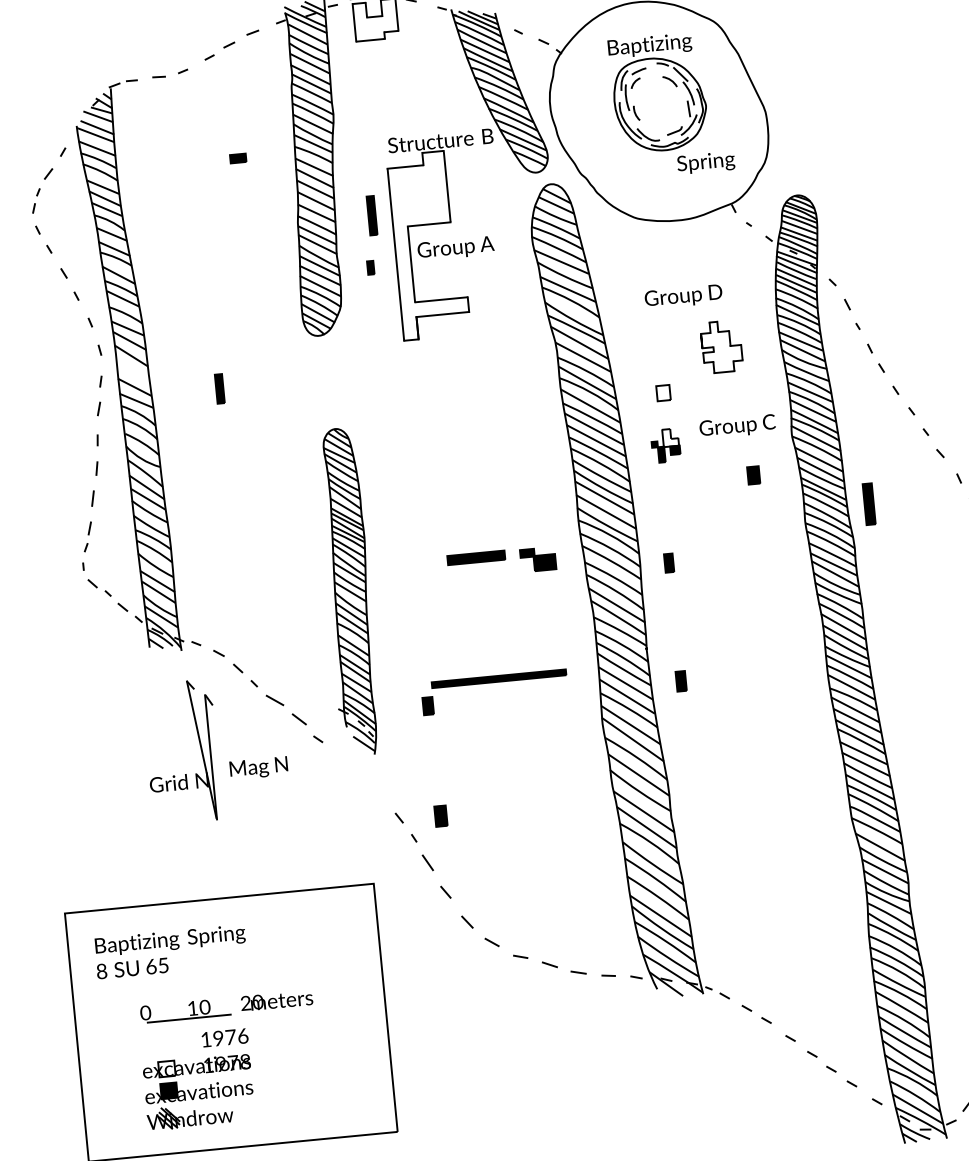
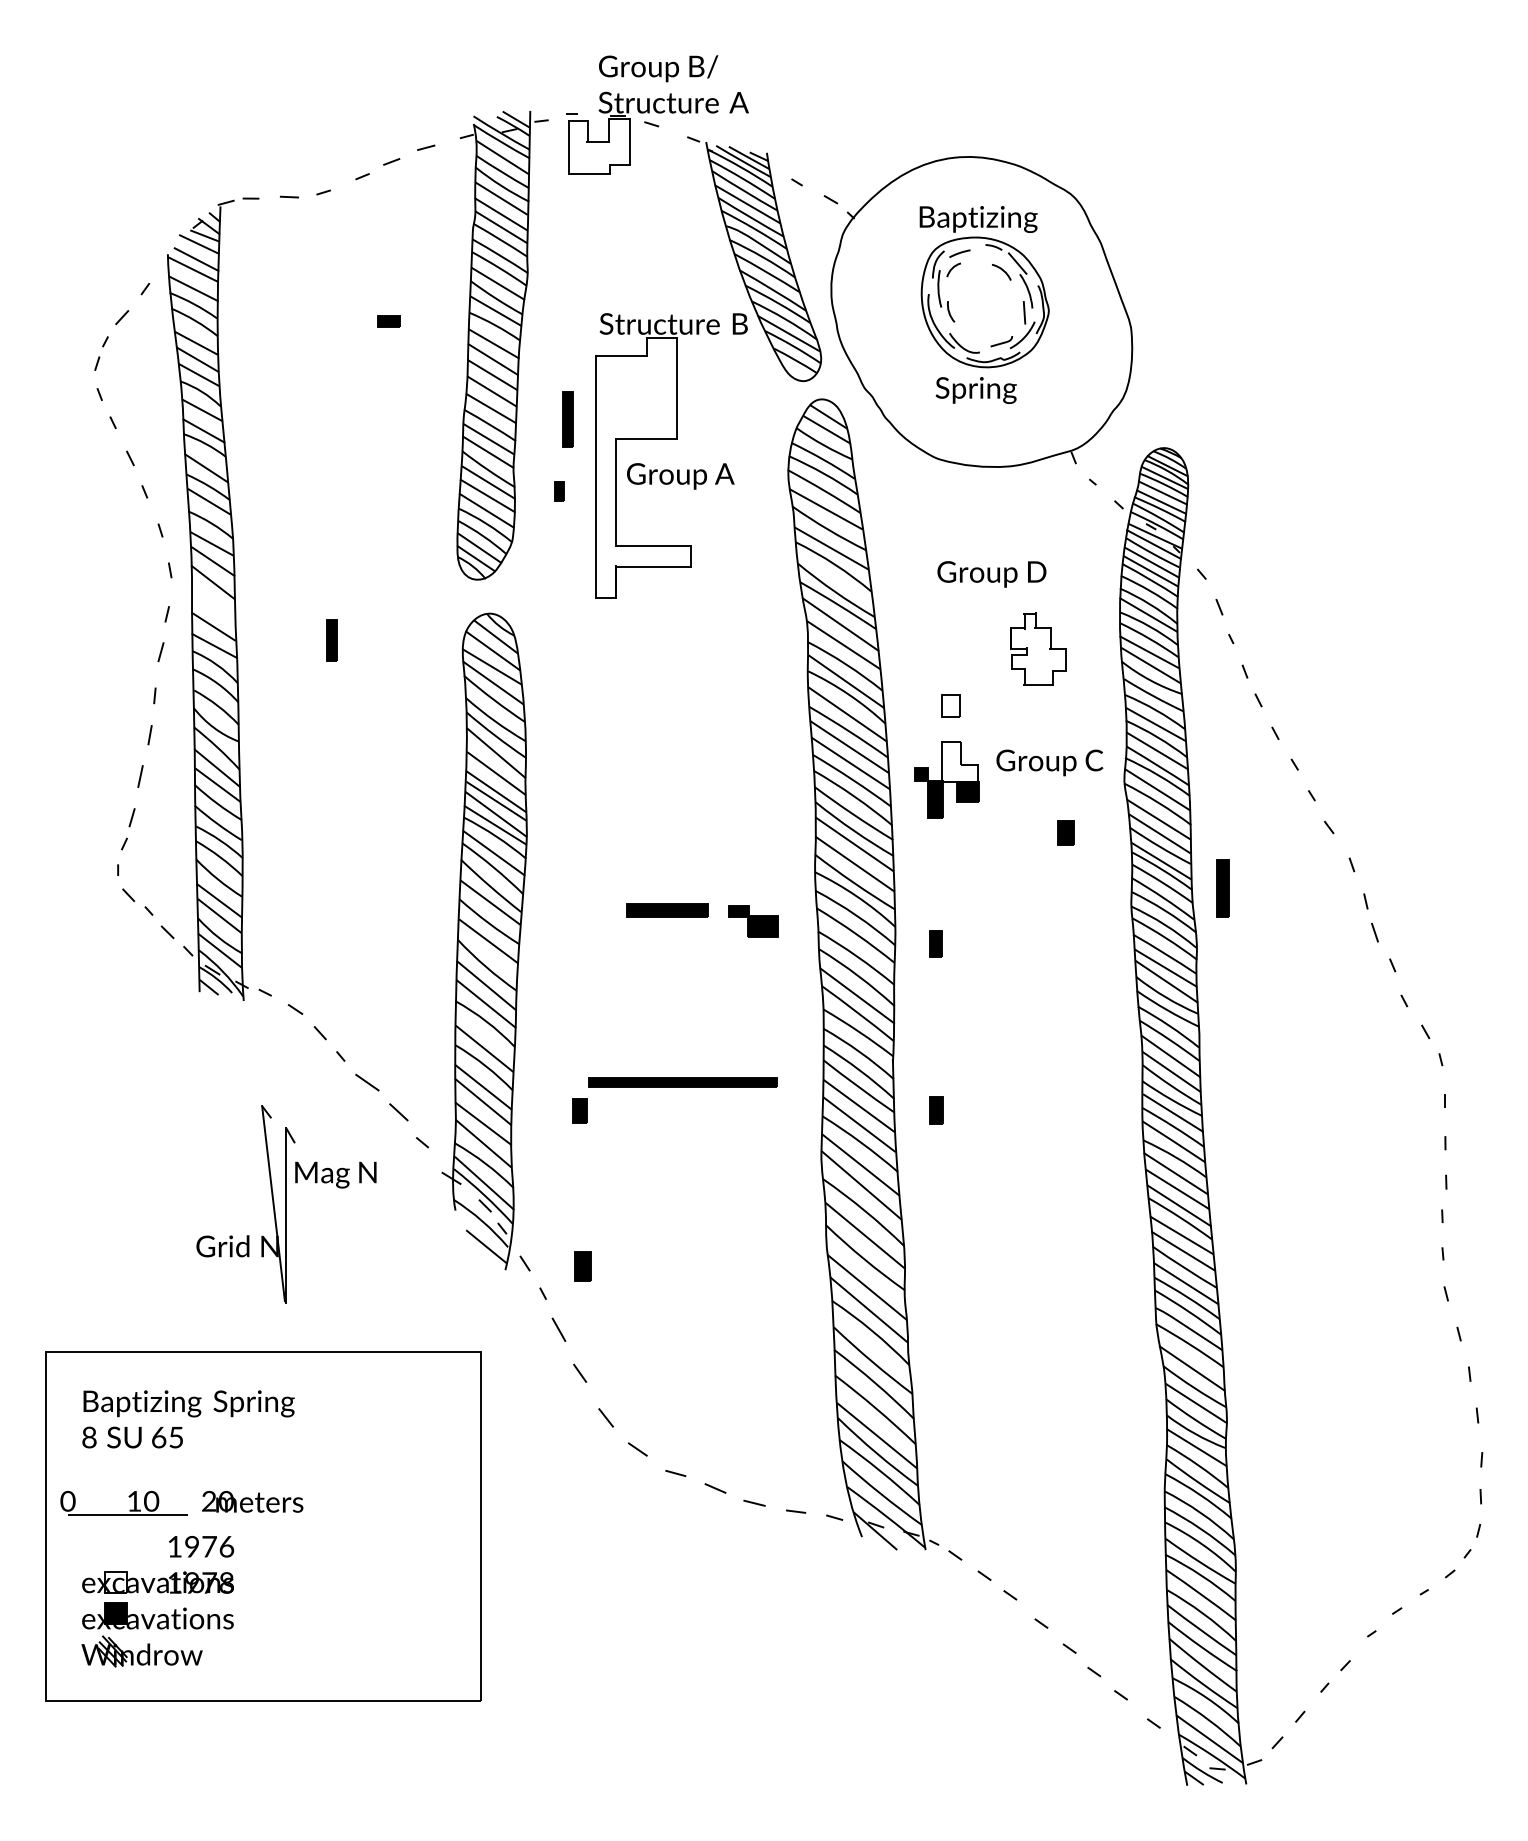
text: (705, 163) -> (975, 390), moved
part: (665, 445) -> (946, 779), size x1.67
part: (348, 592) -> (484, 941), size x1.43
part: (199, 745) -> (271, 1197), moved
part: (227, 1014) -> (181, 1514), moved
part: (199, 1073) -> (160, 1593), moved

